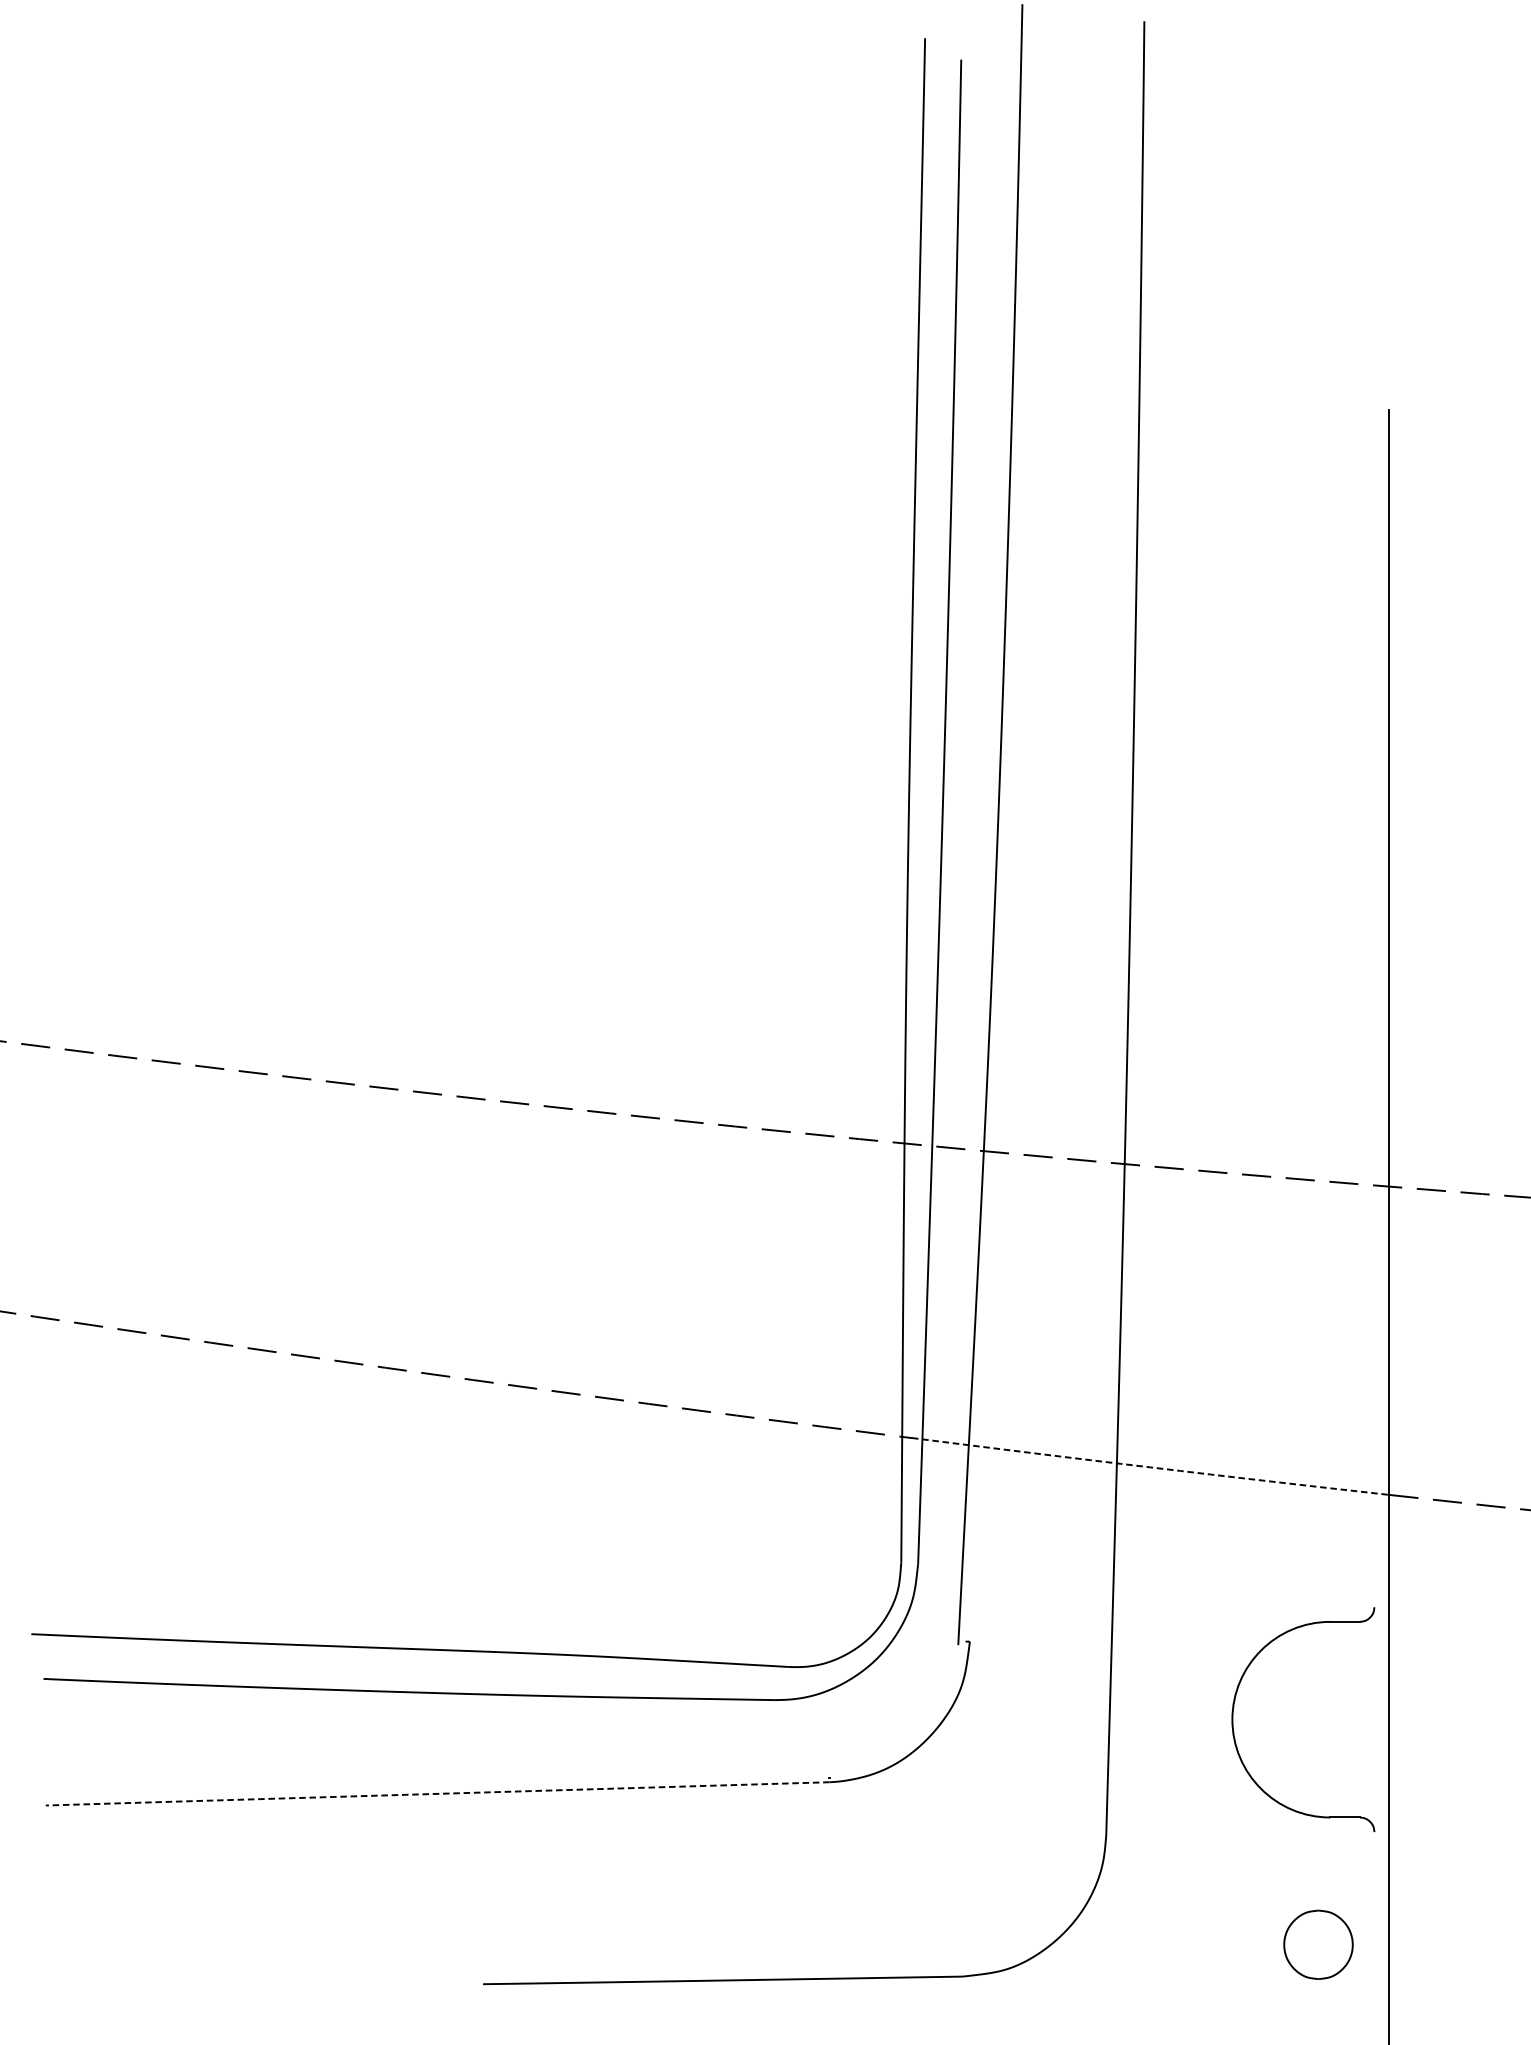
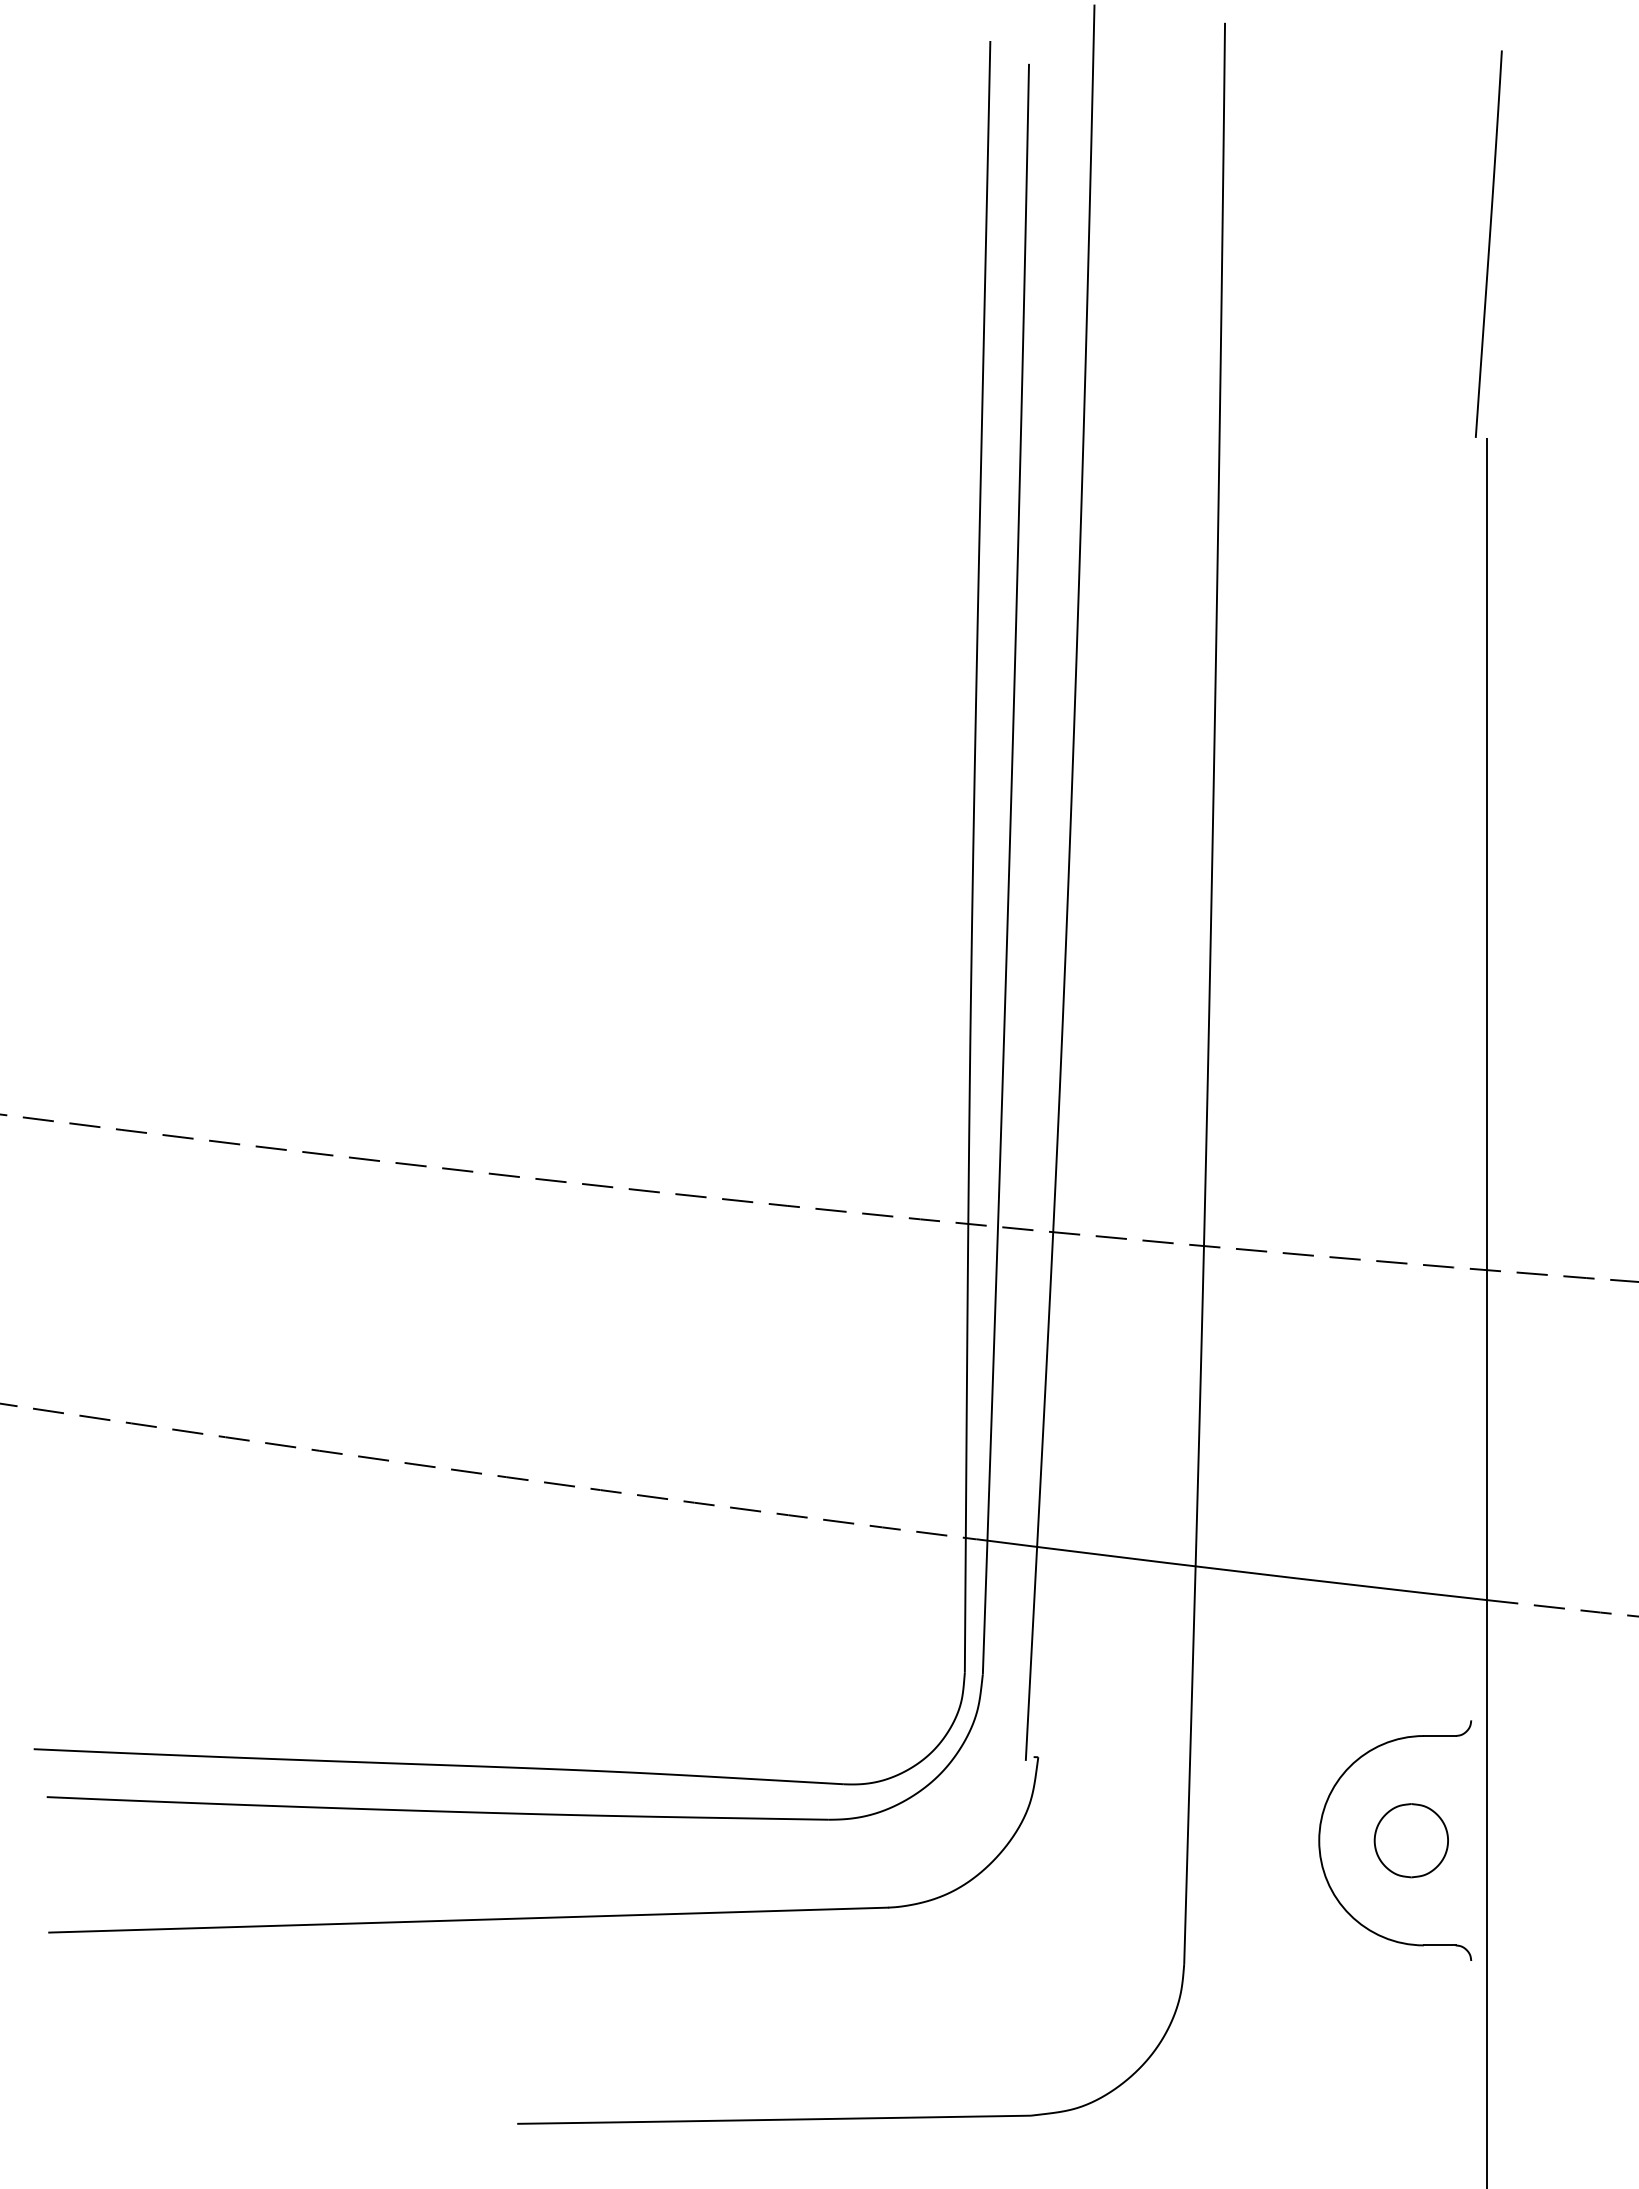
line: (1390, 227) -> (1488, 243), added
arc: (1150, 1467) -> (1231, 1570), dashed -> solid
line: (437, 1794) -> (468, 1920), dashed -> solid
part: (1317, 1944) -> (1410, 1840), moved

